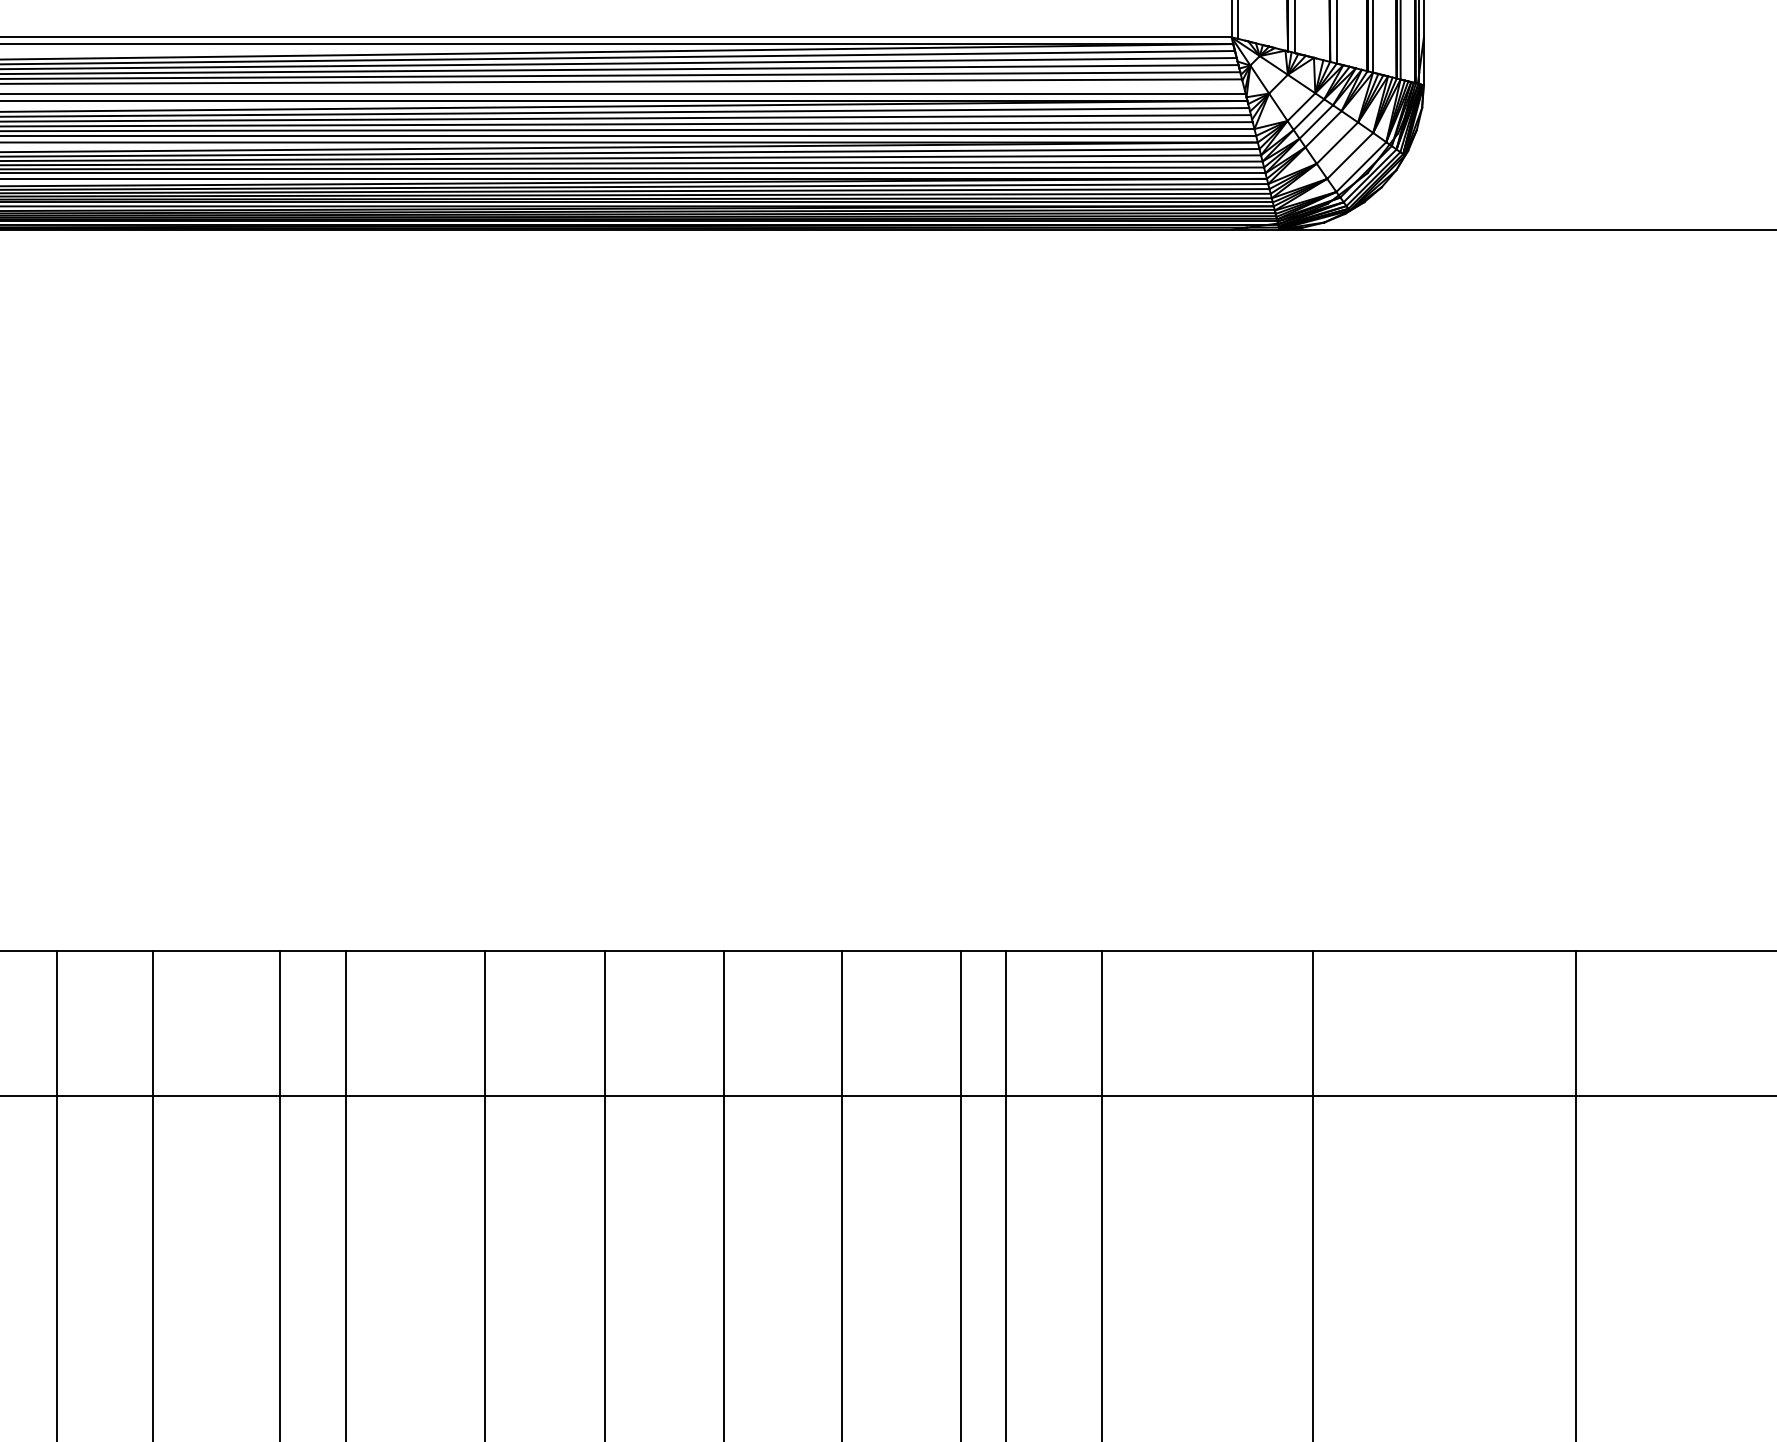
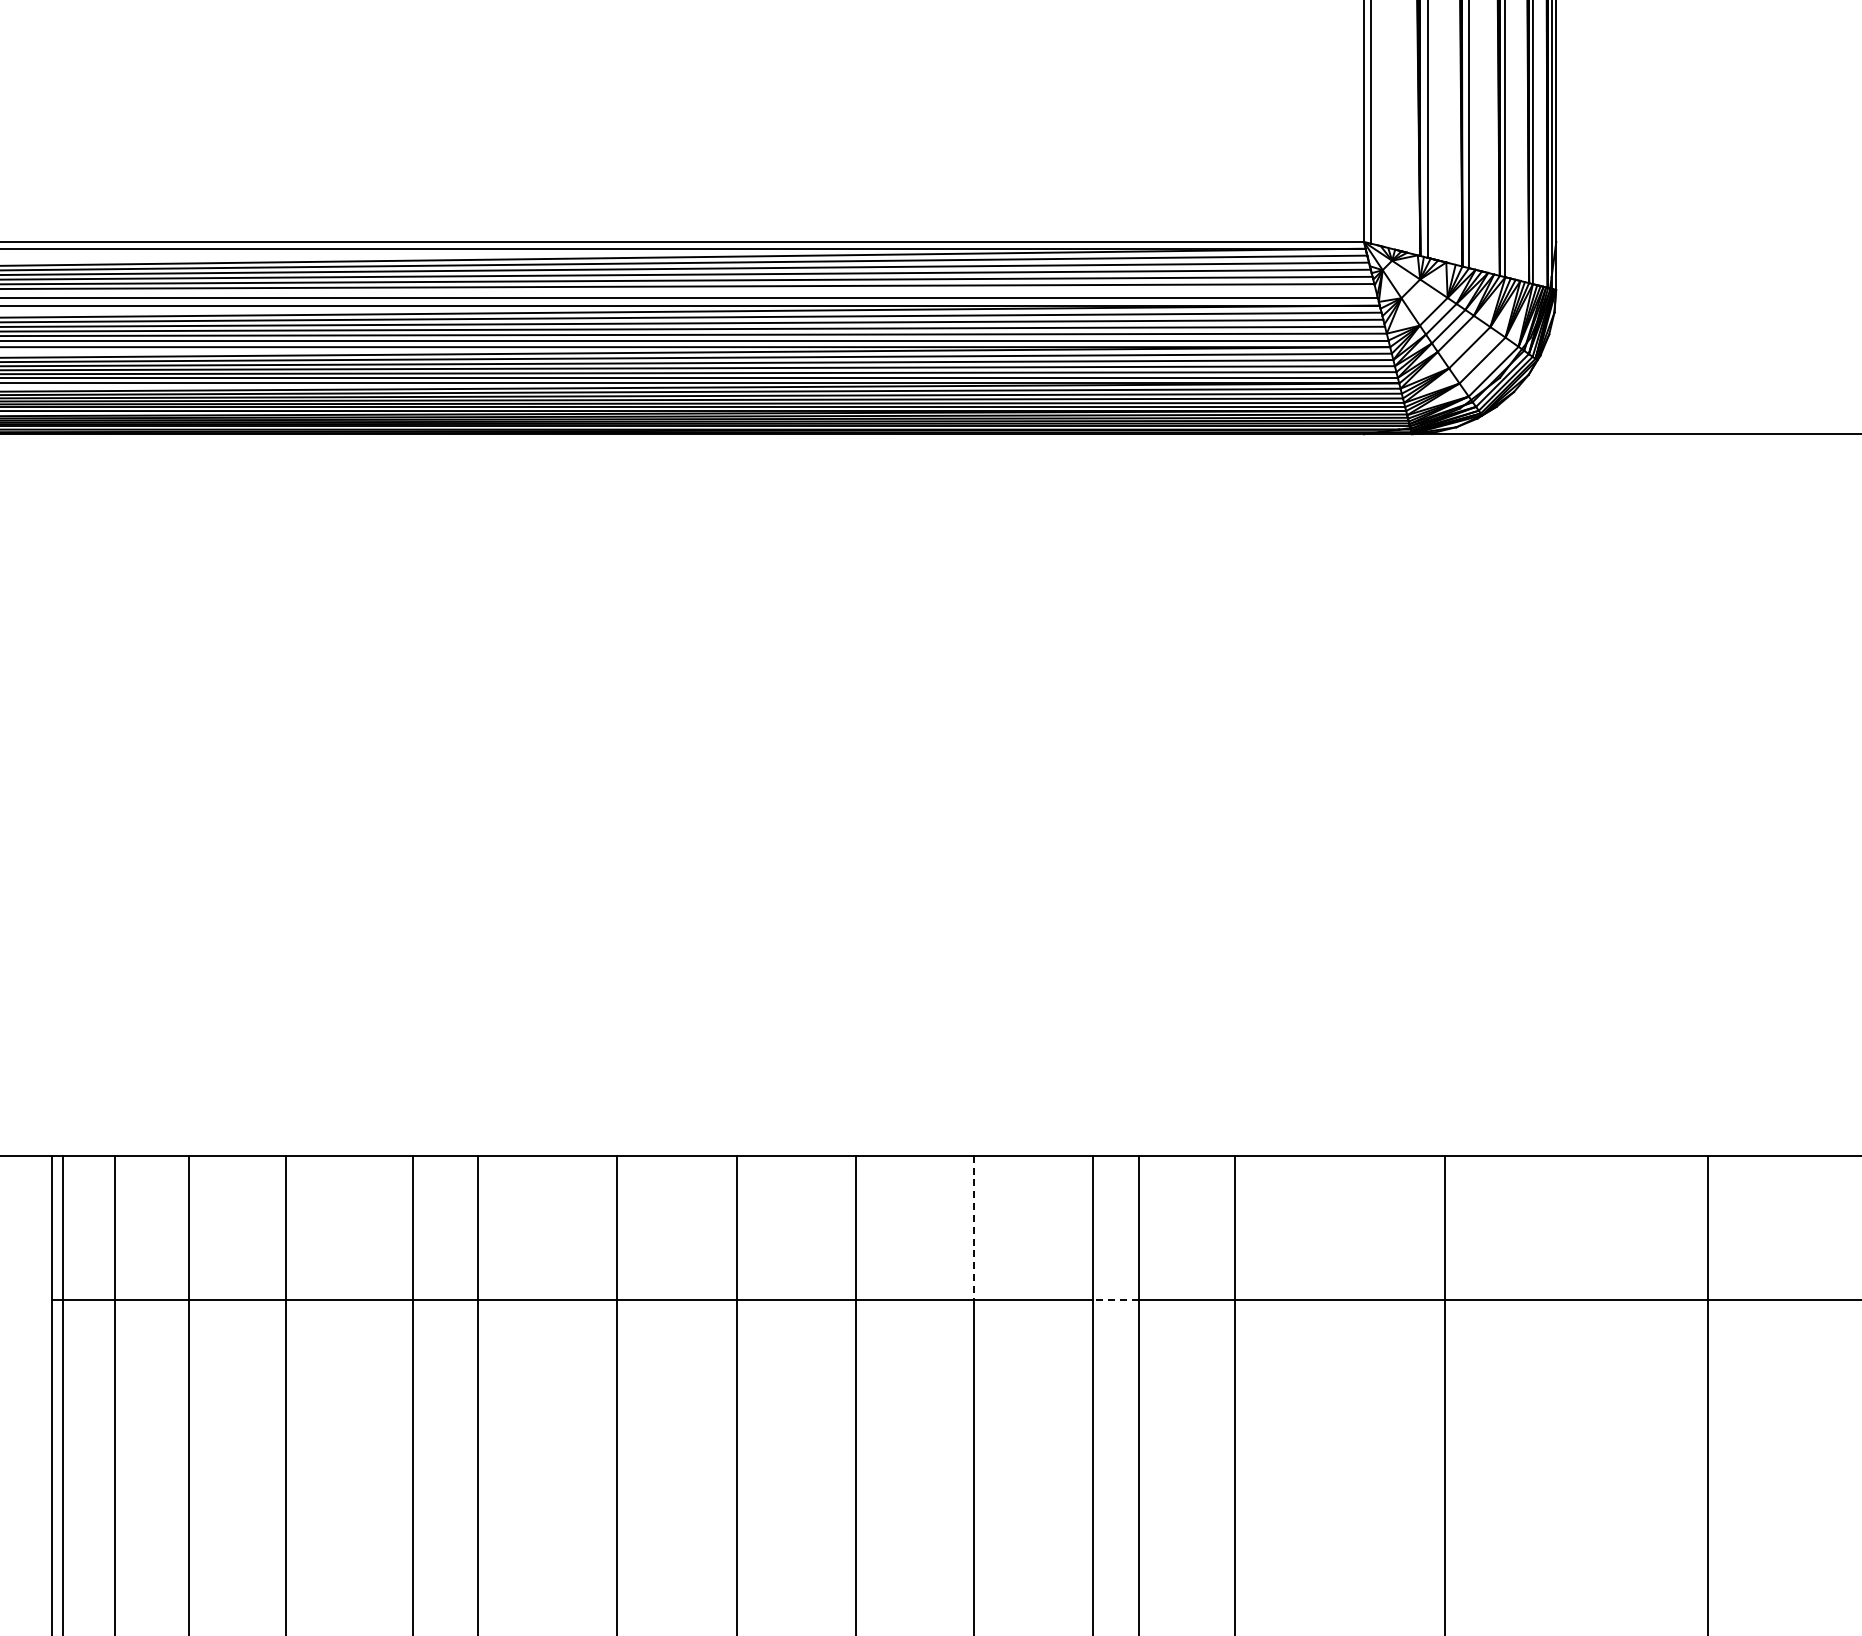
line: (842, 1023) -> (974, 1228), solid -> dashed
line: (983, 1095) -> (1115, 1300), solid -> dashed

